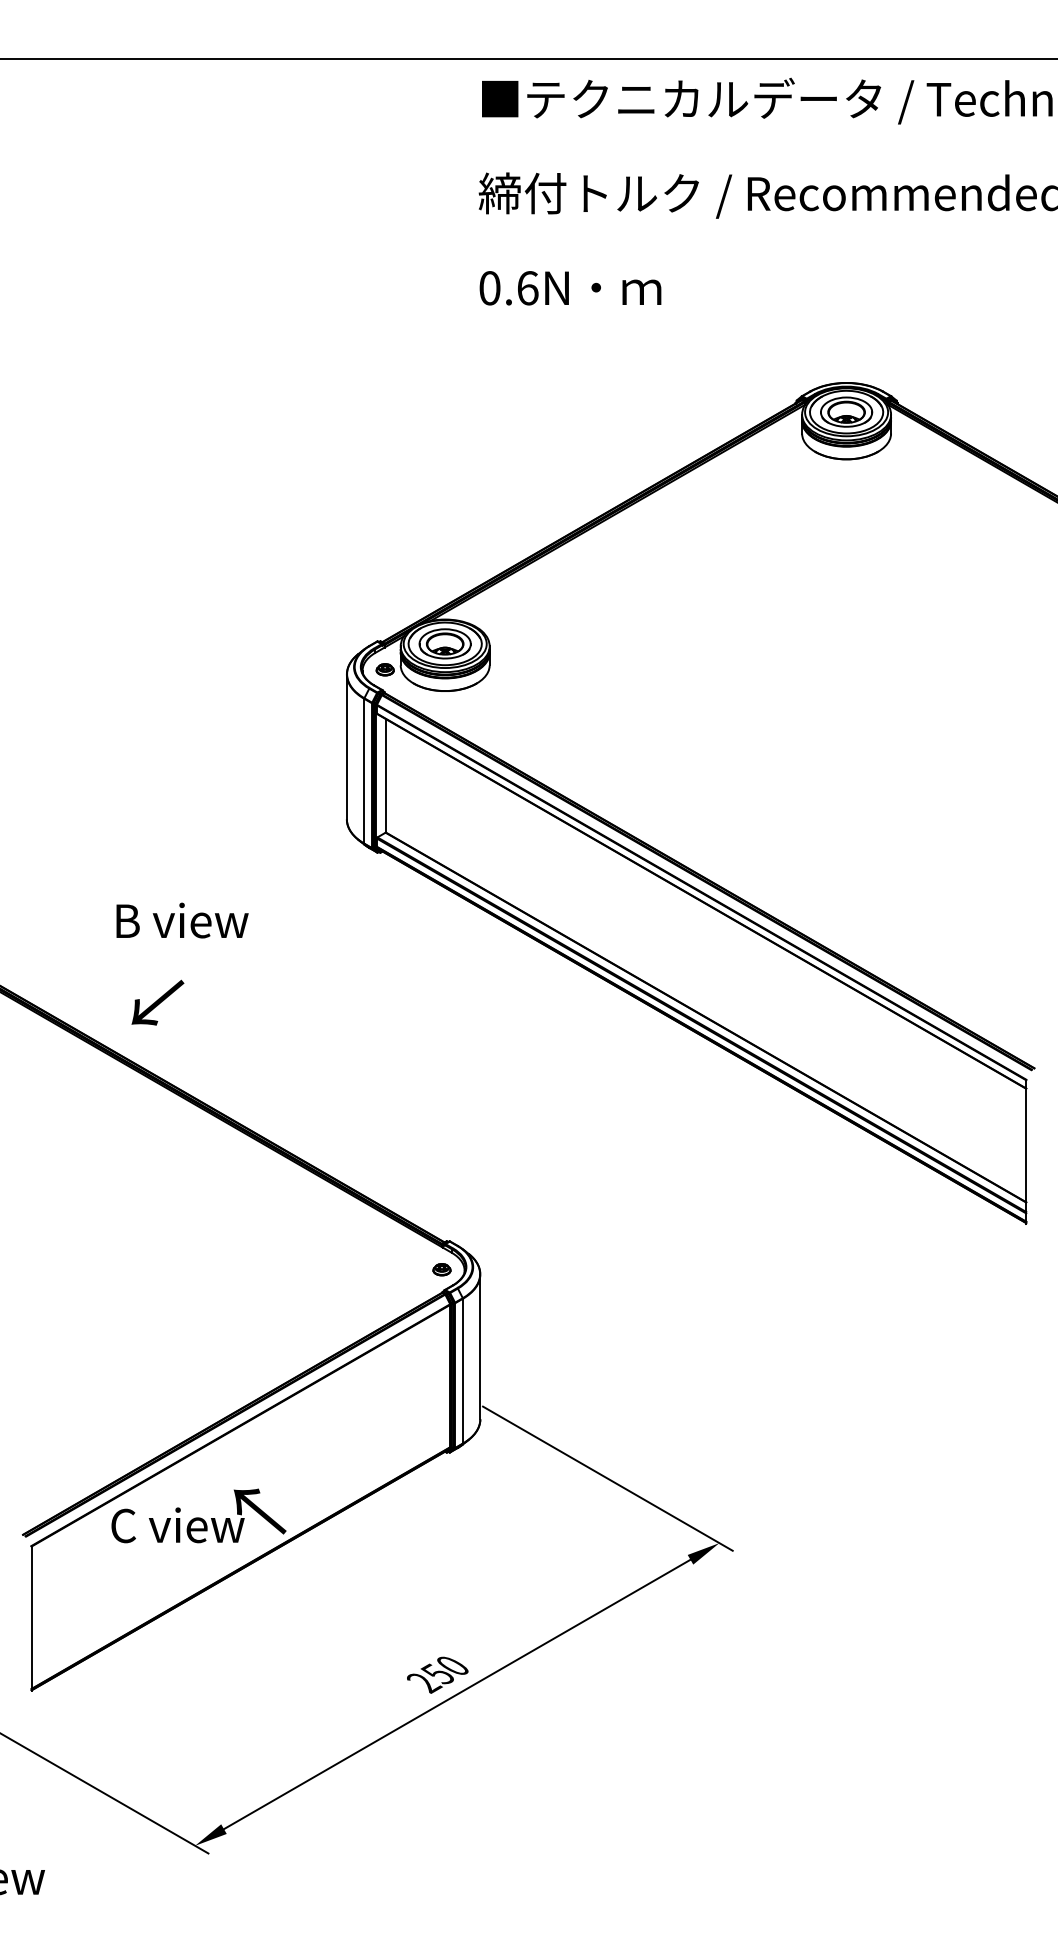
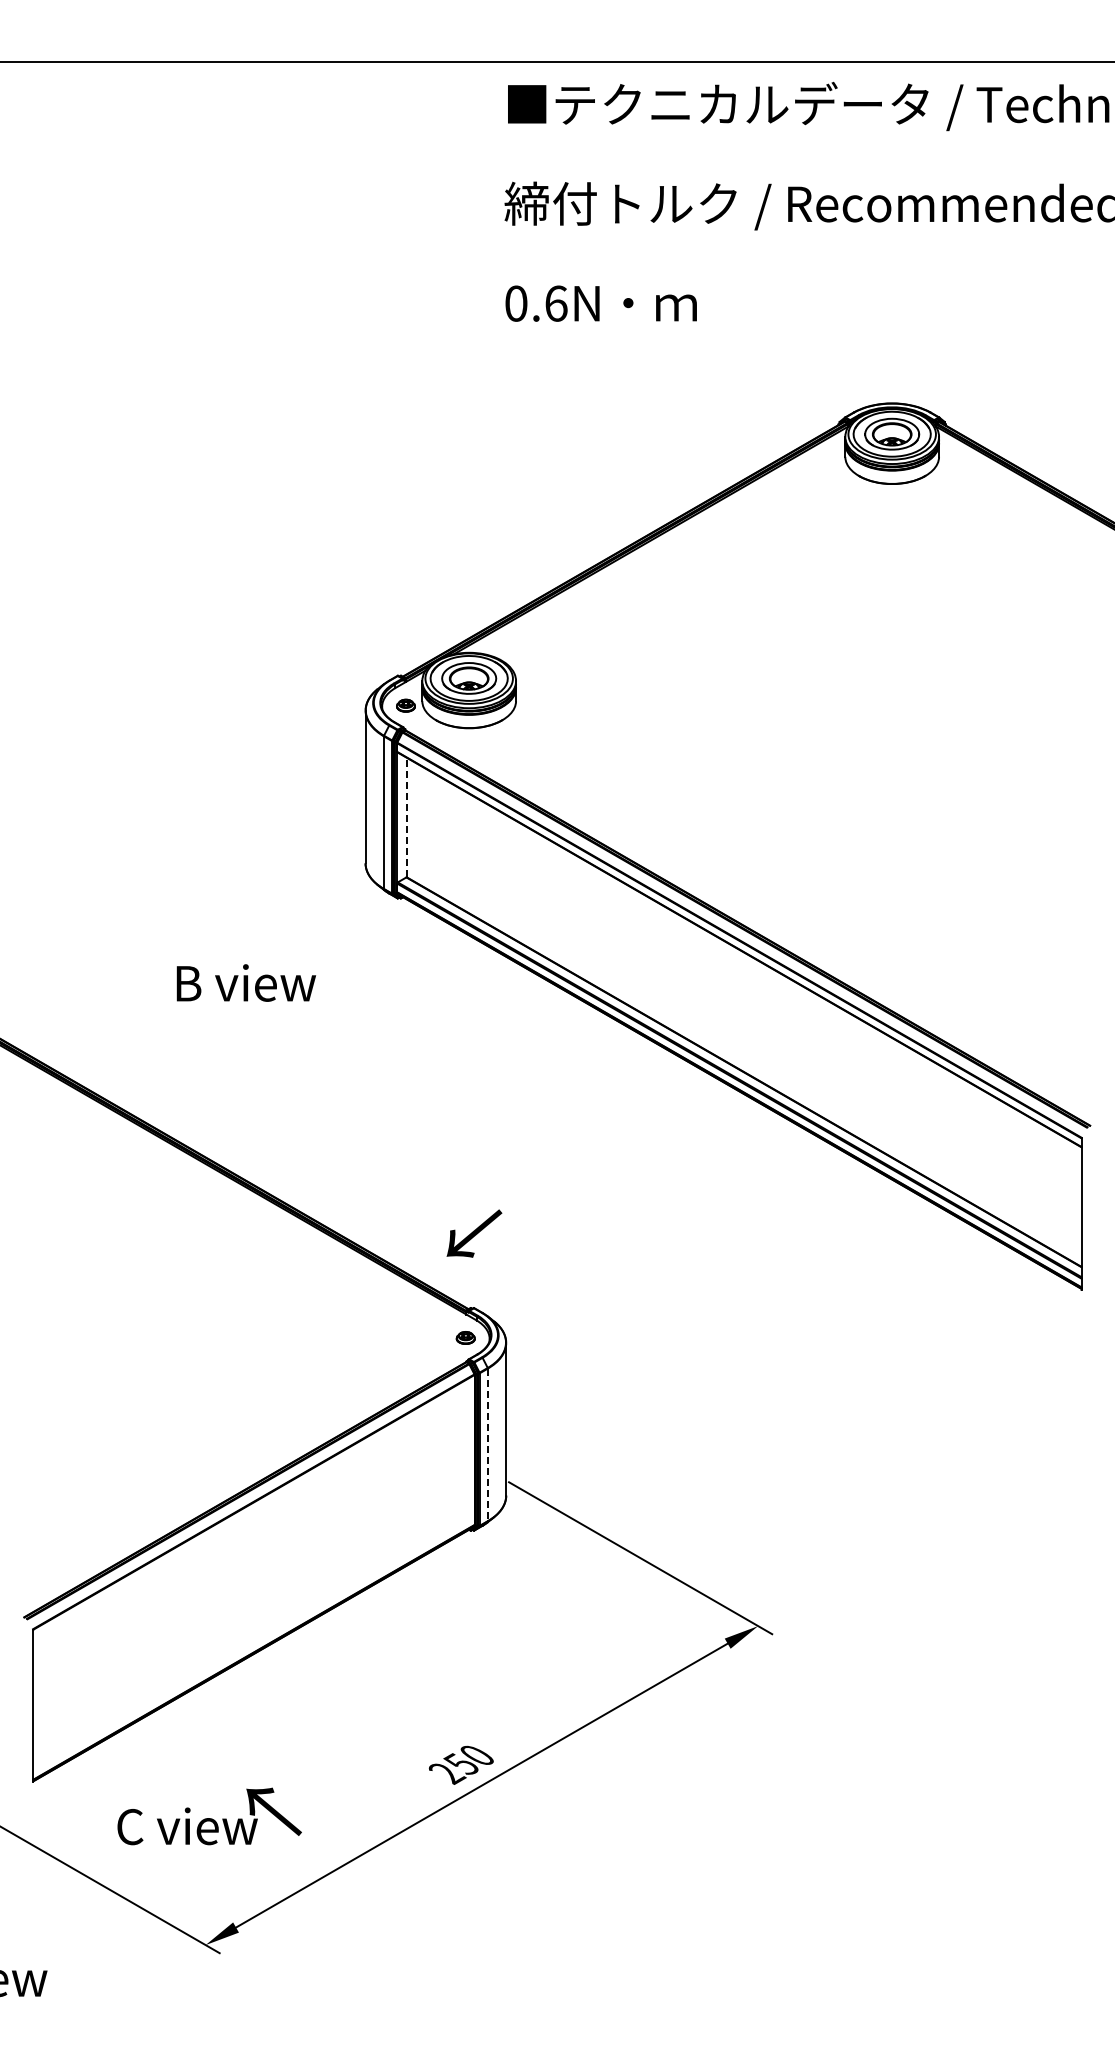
line: (386, 775) -> (407, 817), solid -> dashed
text: (182, 920) -> (246, 982), moved
text: (157, 1002) -> (474, 1233), moved
line: (462, 1371) -> (487, 1445), solid -> dashed
text: (198, 1515) -> (209, 1816), moved

